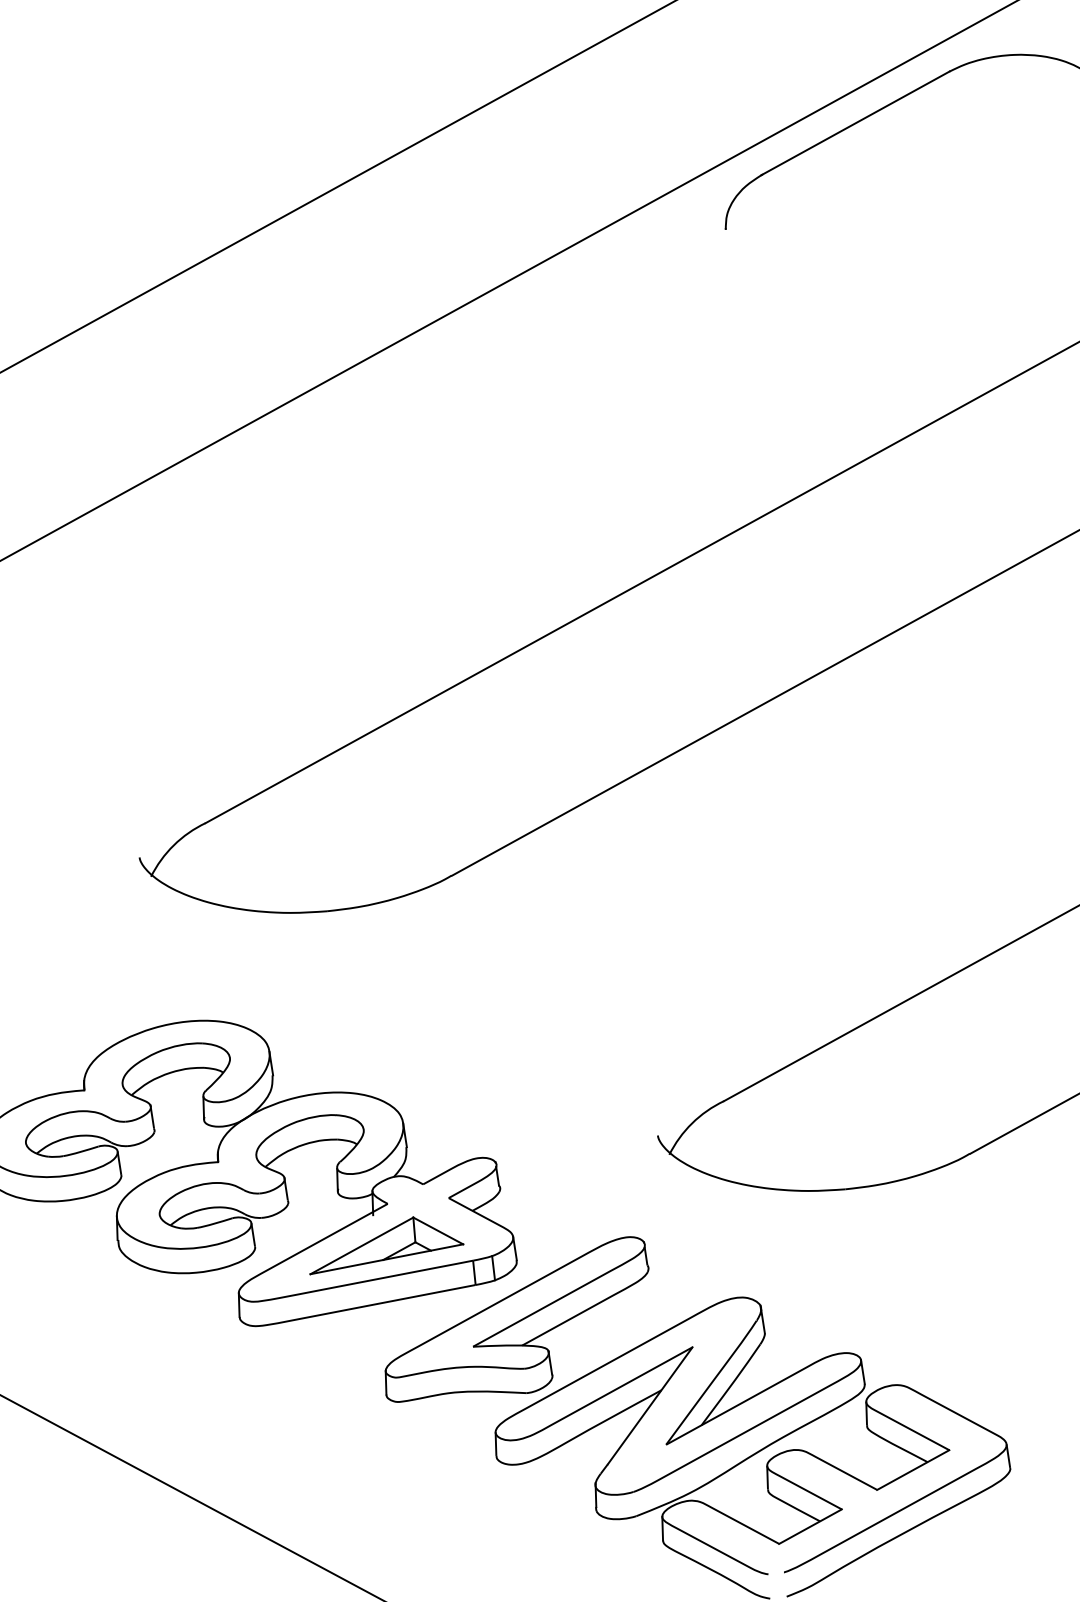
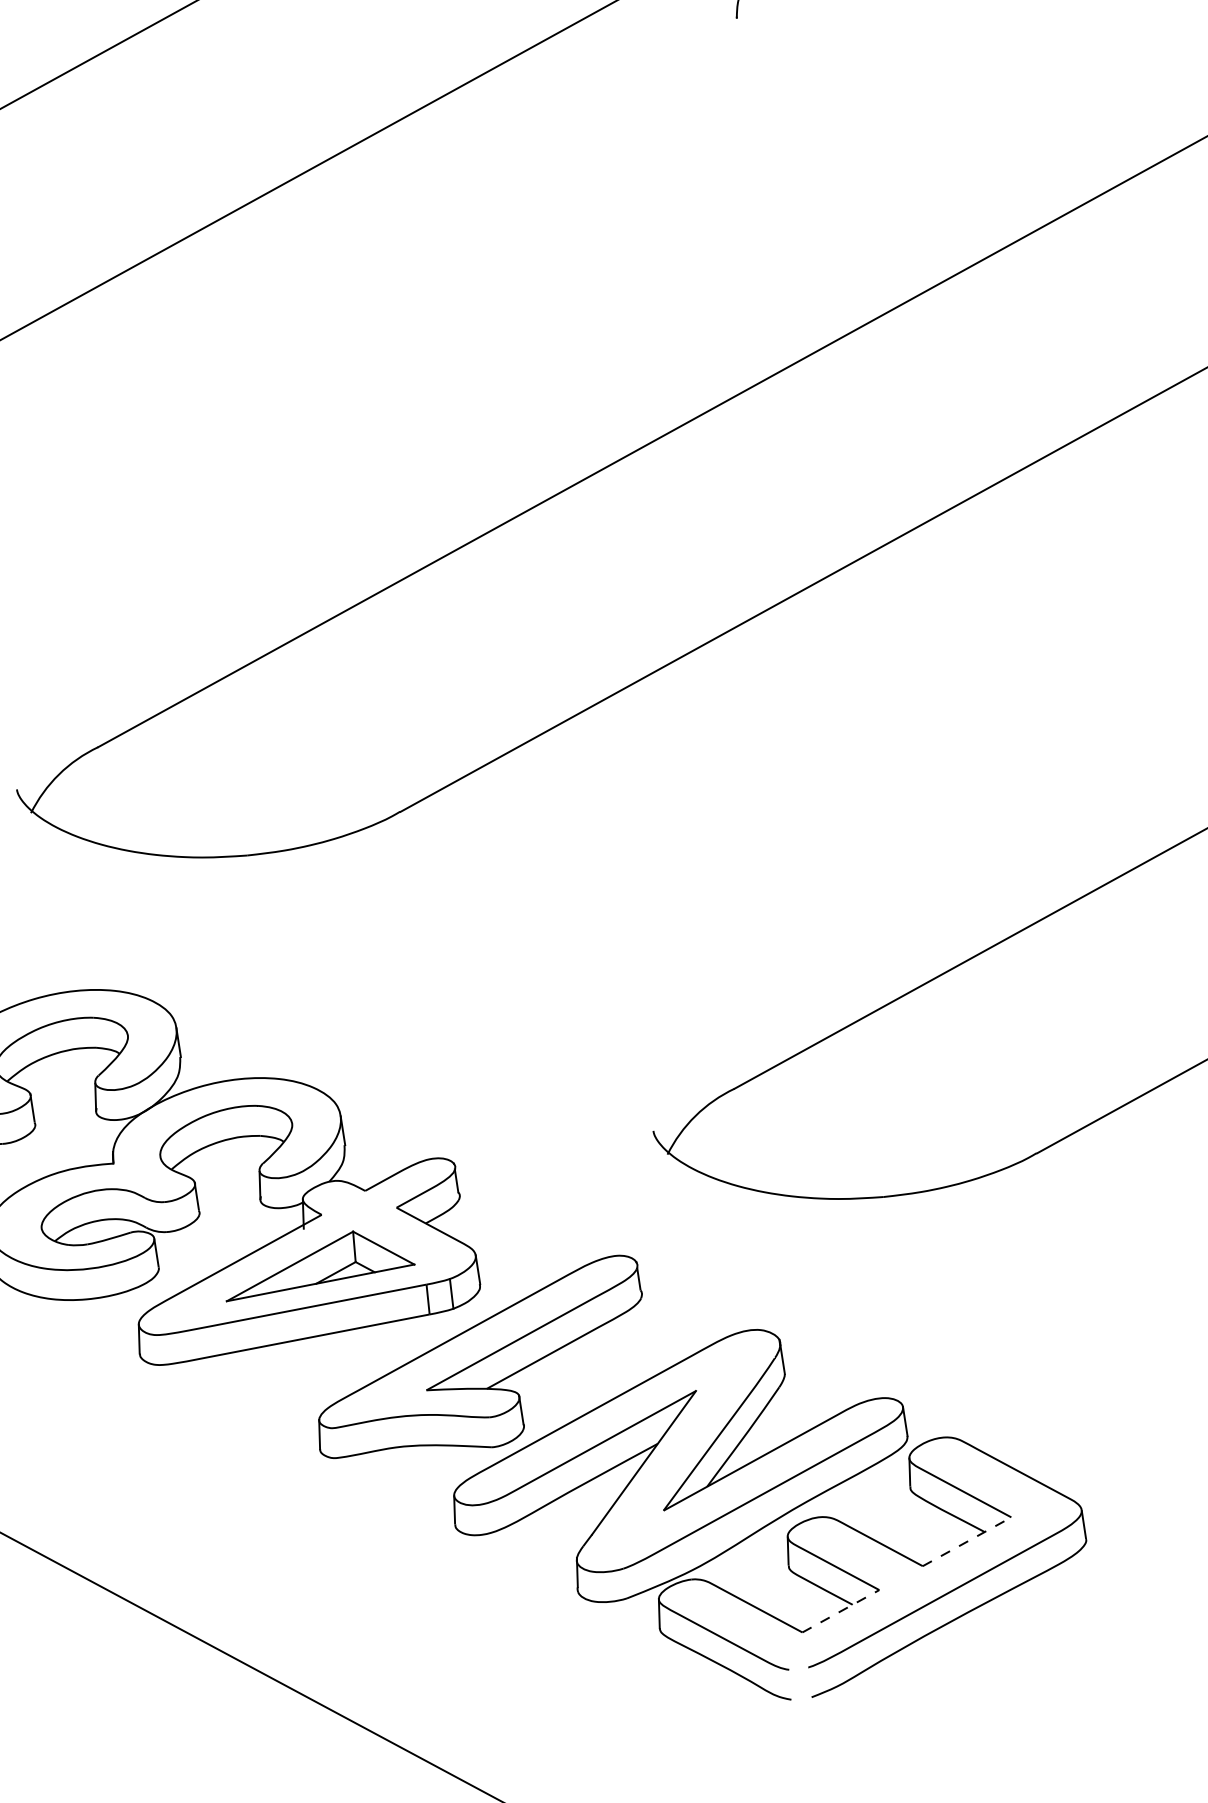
line: (913, 1469) -> (967, 1541), solid -> dashed
line: (810, 1526) -> (840, 1611), solid -> dashed

